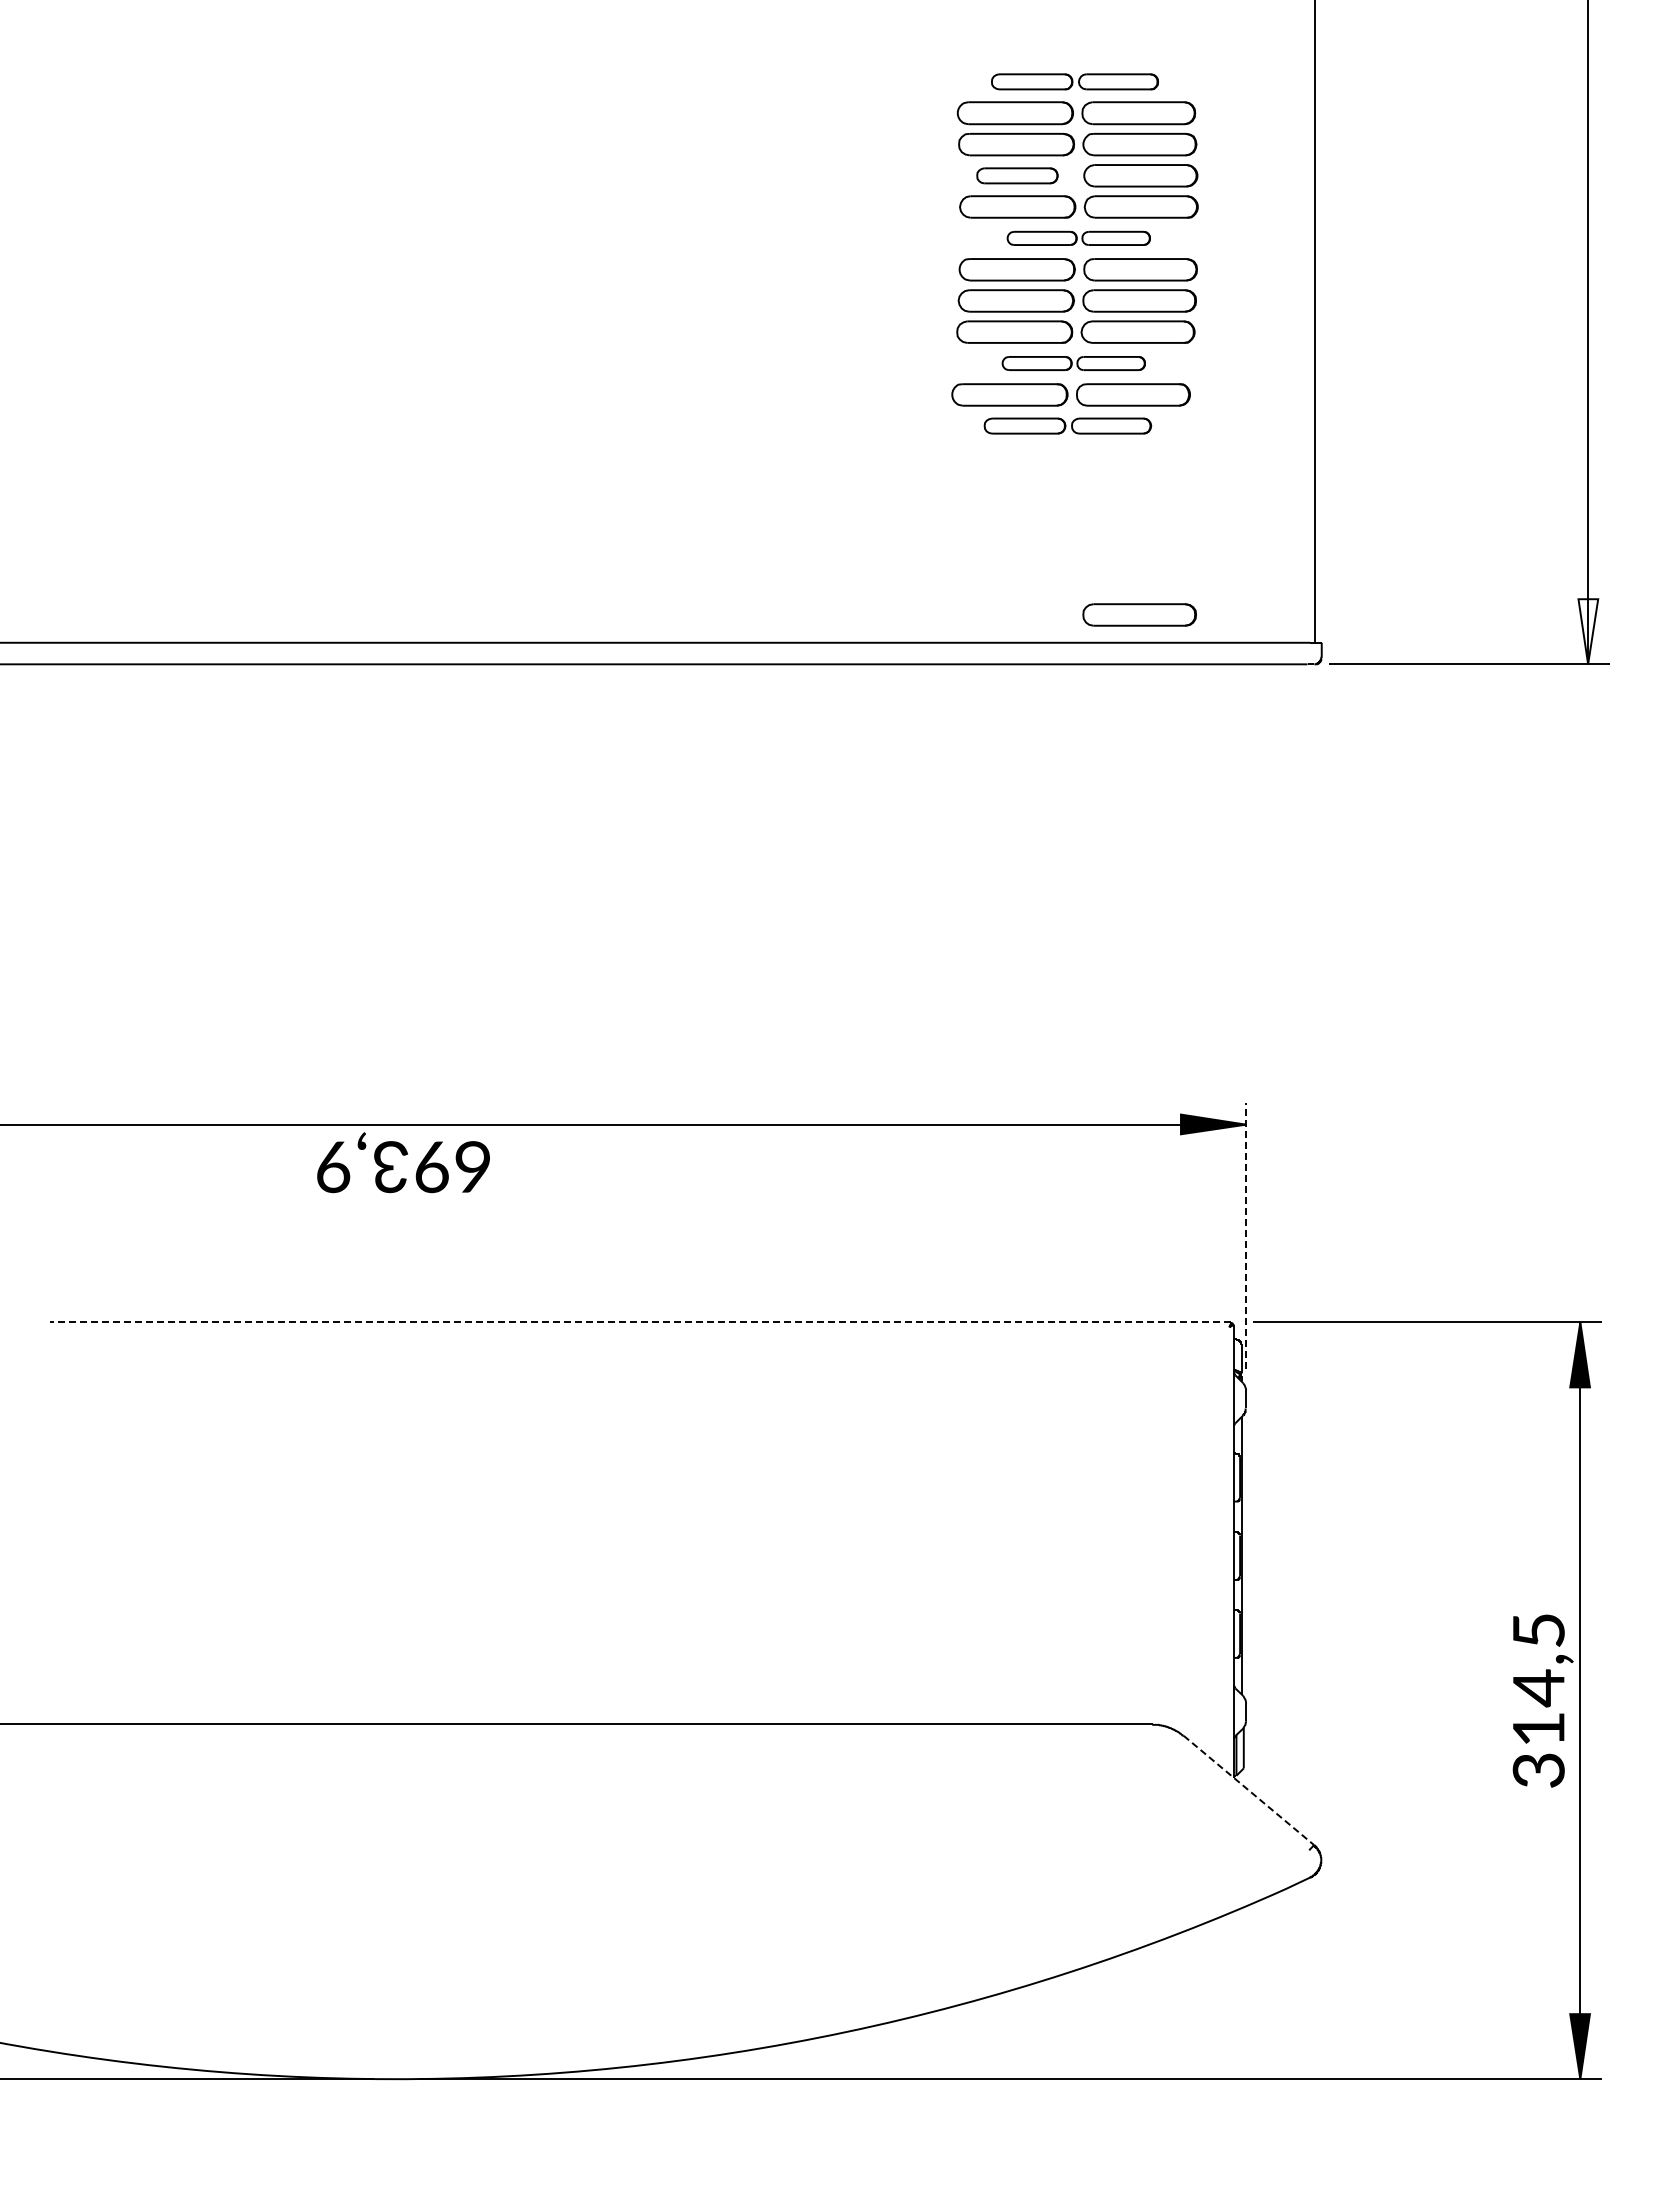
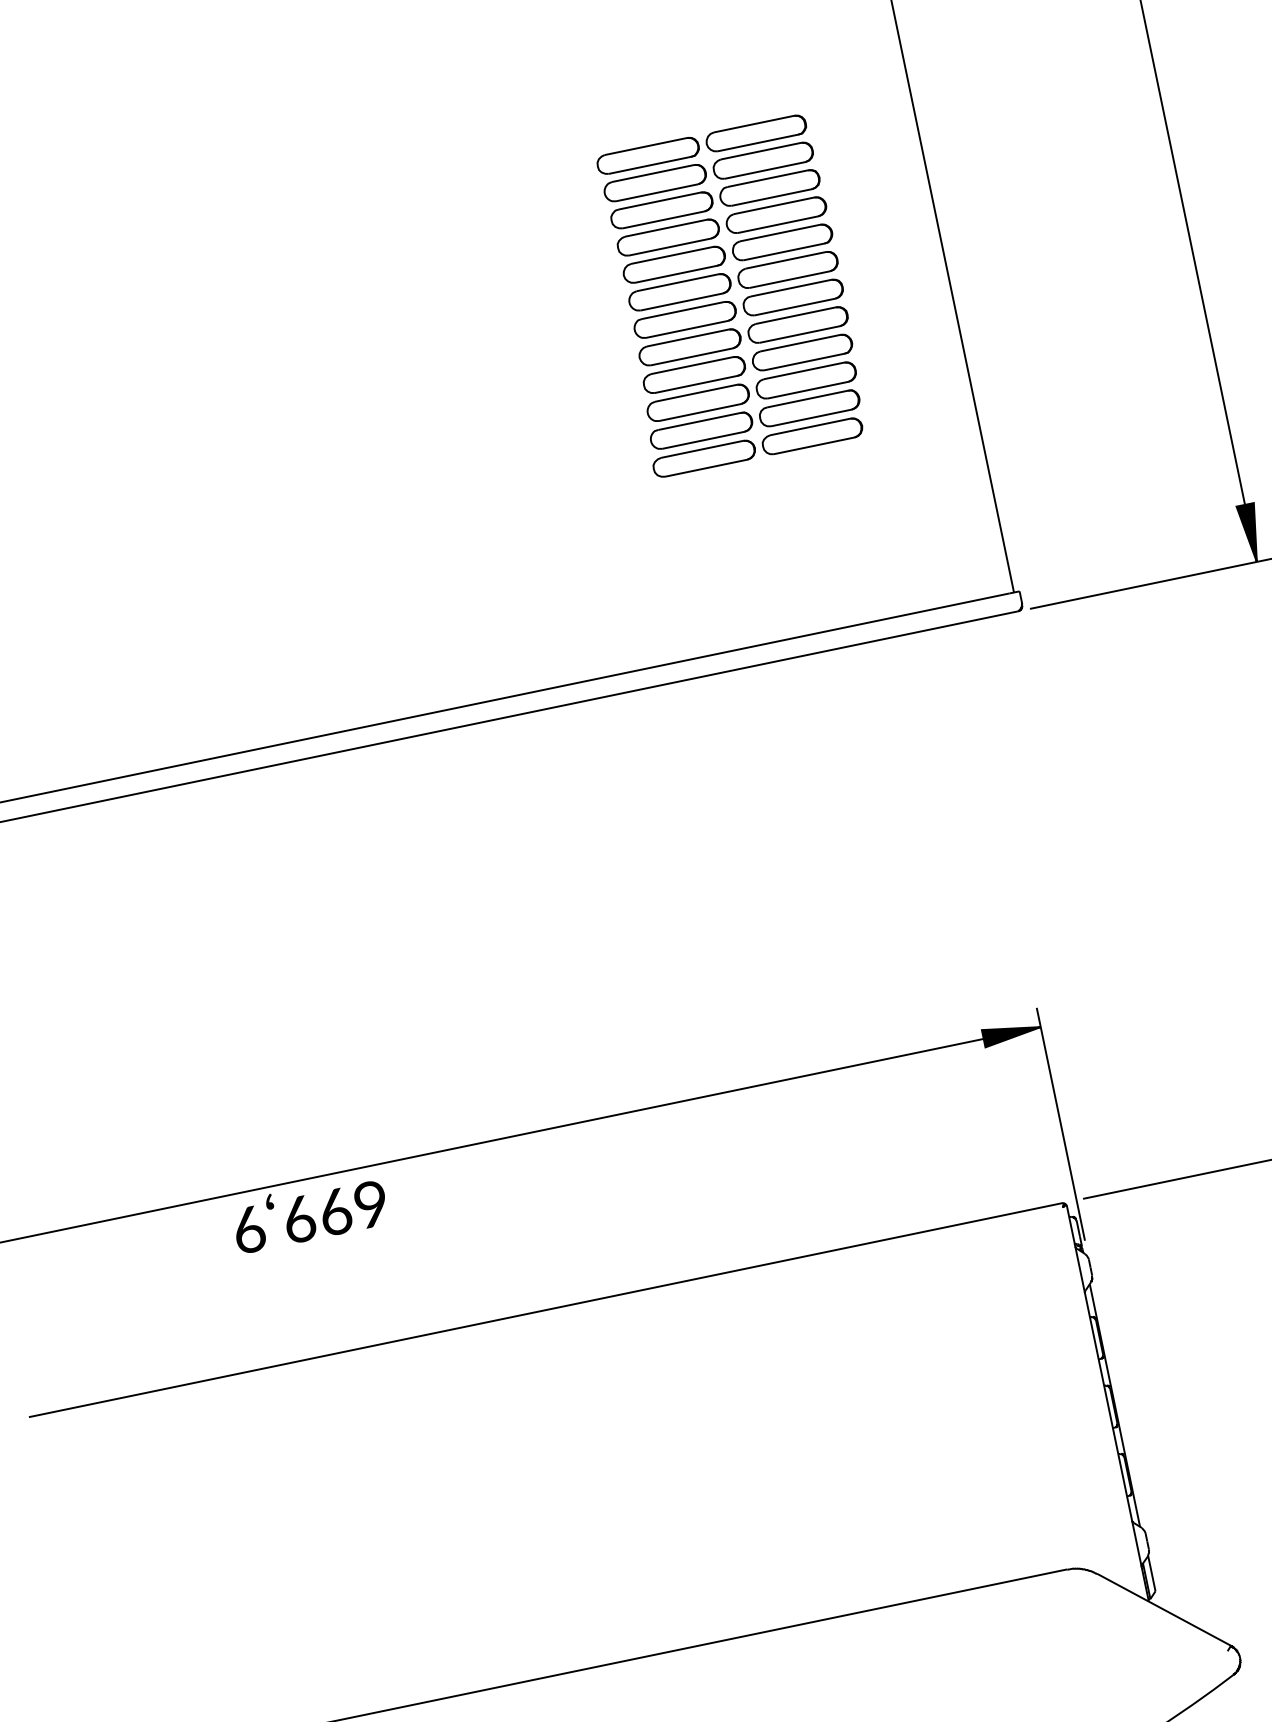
part: (1074, 81) -> (701, 144), size x1.43
part: (1017, 175) -> (668, 237), size x1.43
part: (1078, 238) -> (733, 281), size x1.67
part: (1073, 363) -> (751, 391), size x1.67
part: (1067, 425) -> (757, 447), size x1.43
part: (1139, 614) -> (854, 599), removed
fill: (1588, 631) -> (1251, 533), added
text: (391, 1166) -> (299, 1218), 693,9 -> 699,9
line: (1246, 1235) -> (1061, 1124), dashed -> solid
line: (640, 1322) -> (546, 1310), dashed -> solid
line: (1248, 1790) -> (1163, 1609), dashed -> solid

